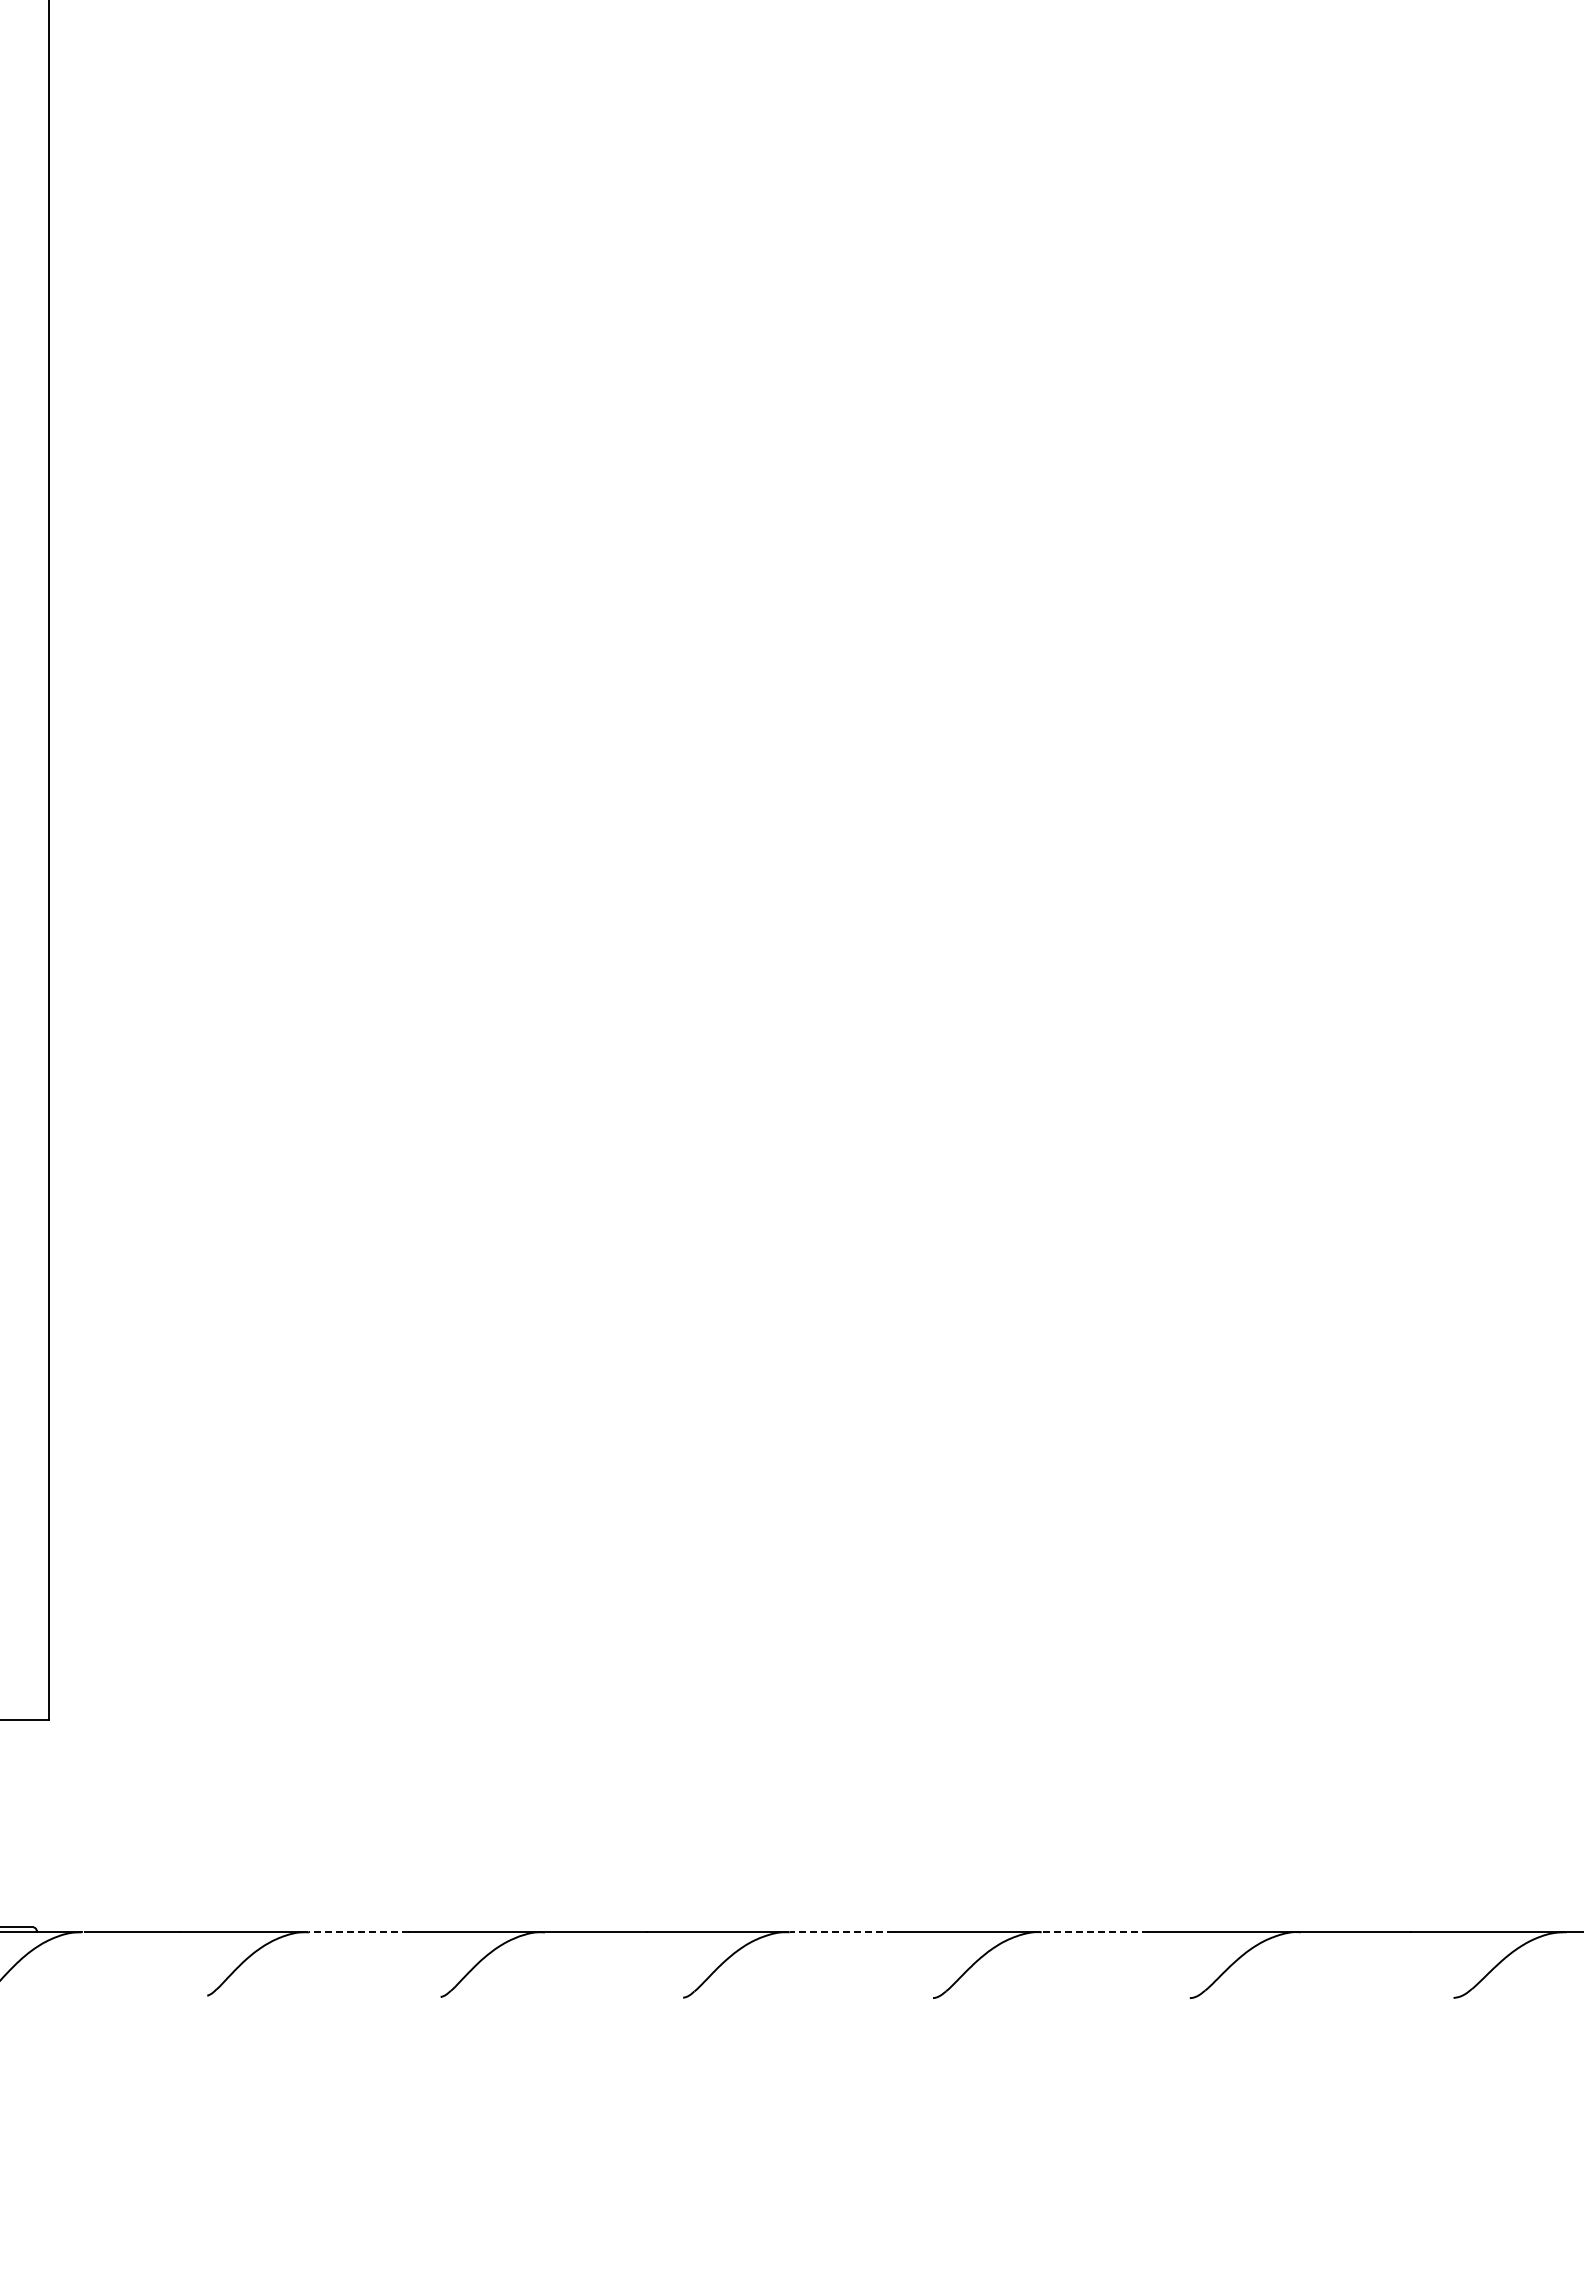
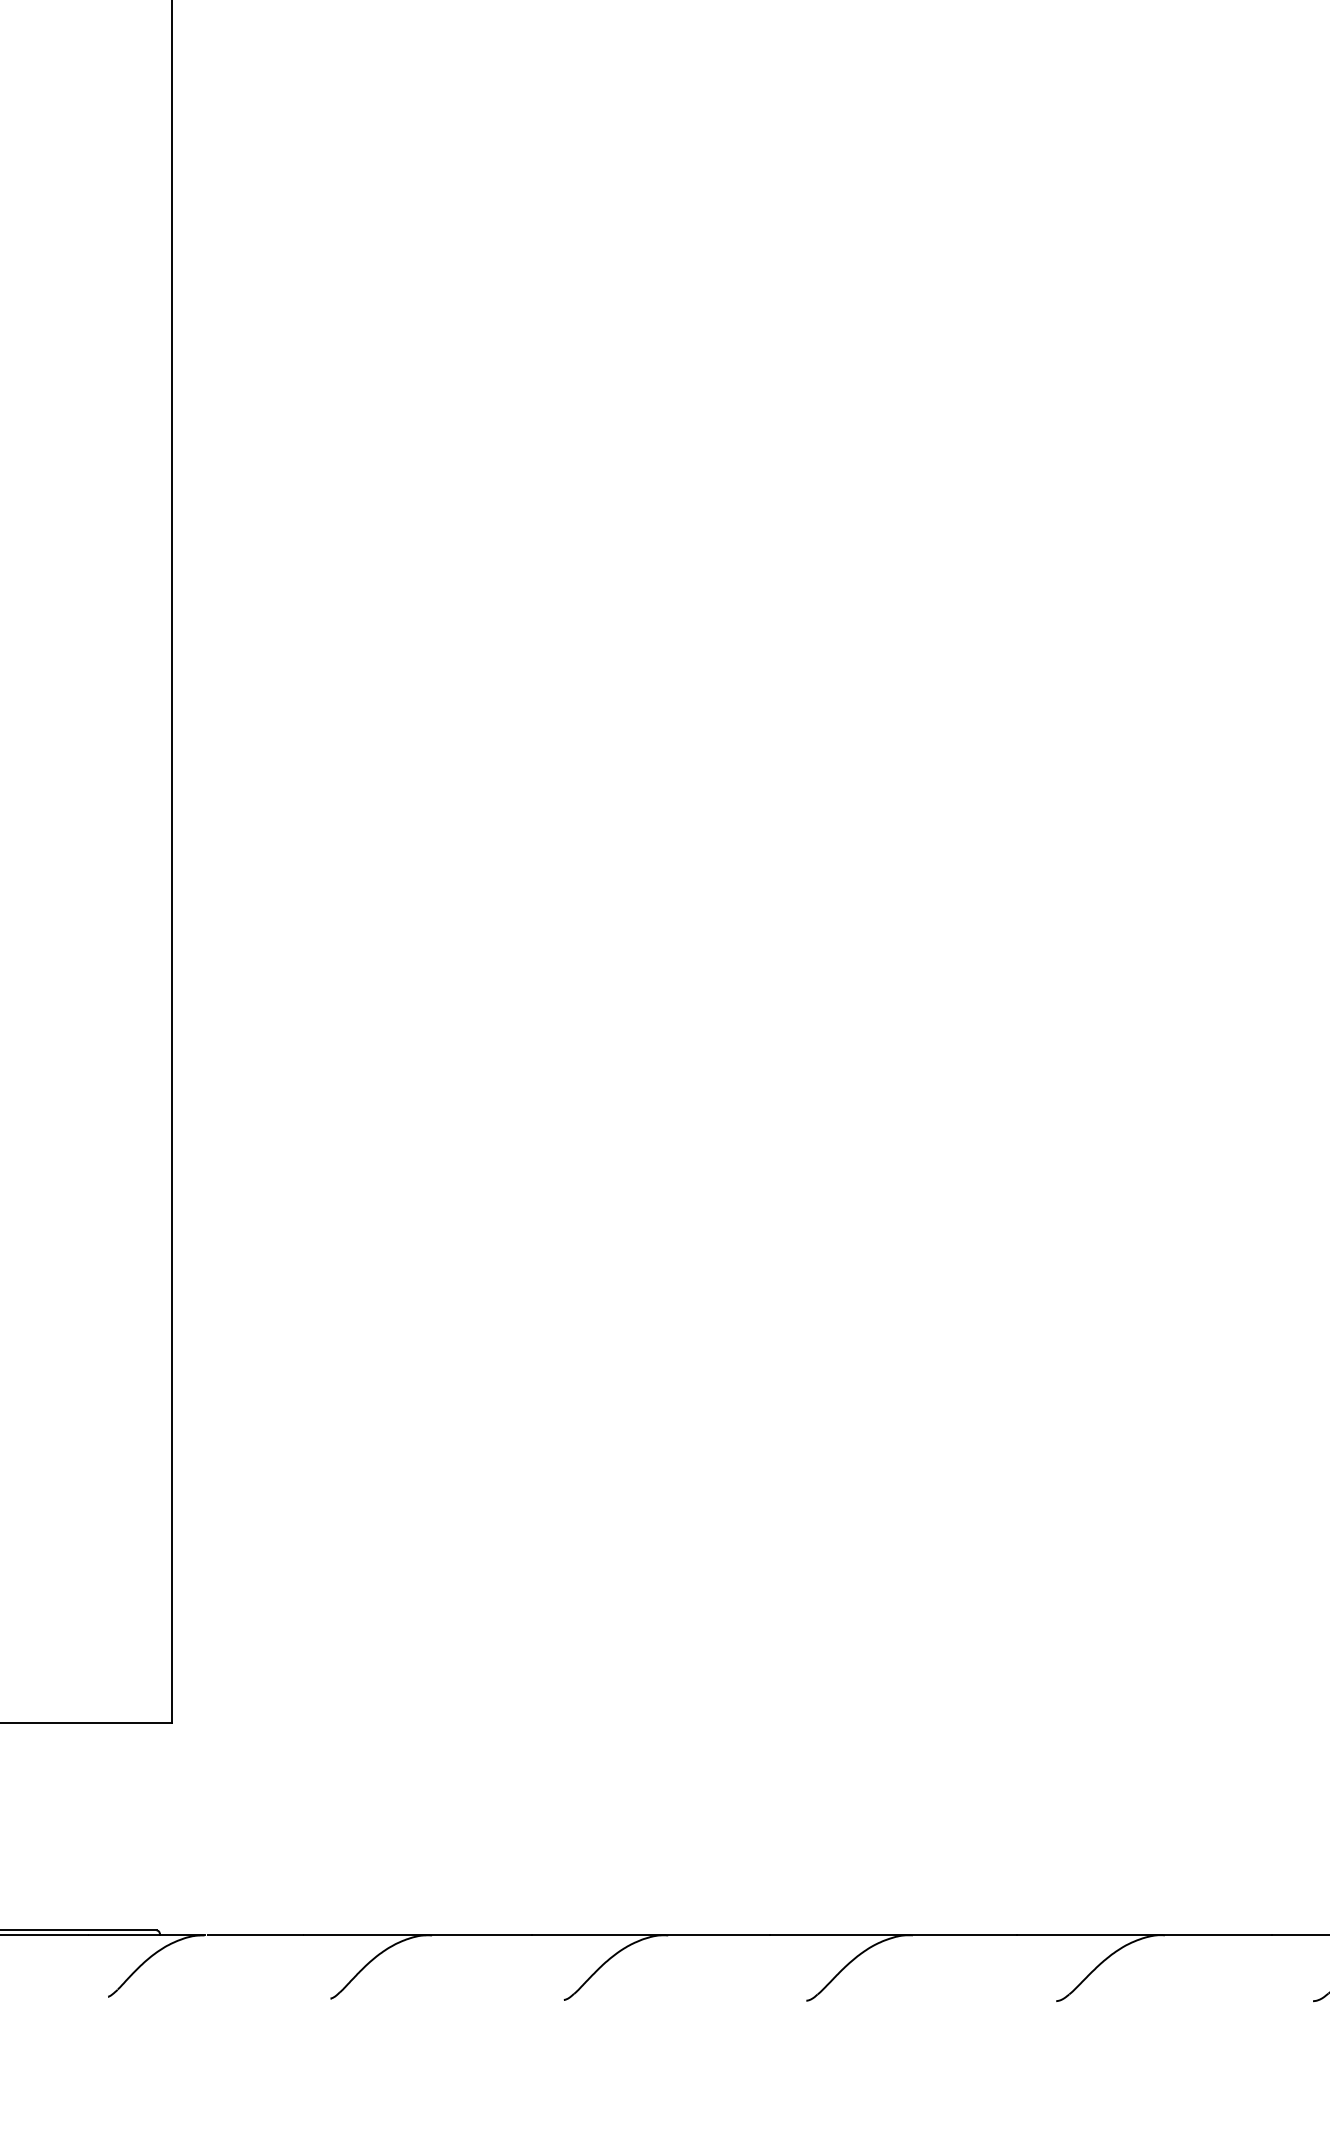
line: (358, 1931) -> (481, 1934), dashed -> solid
line: (841, 1931) -> (964, 1934), dashed -> solid
line: (1094, 1931) -> (1217, 1934), dashed -> solid

